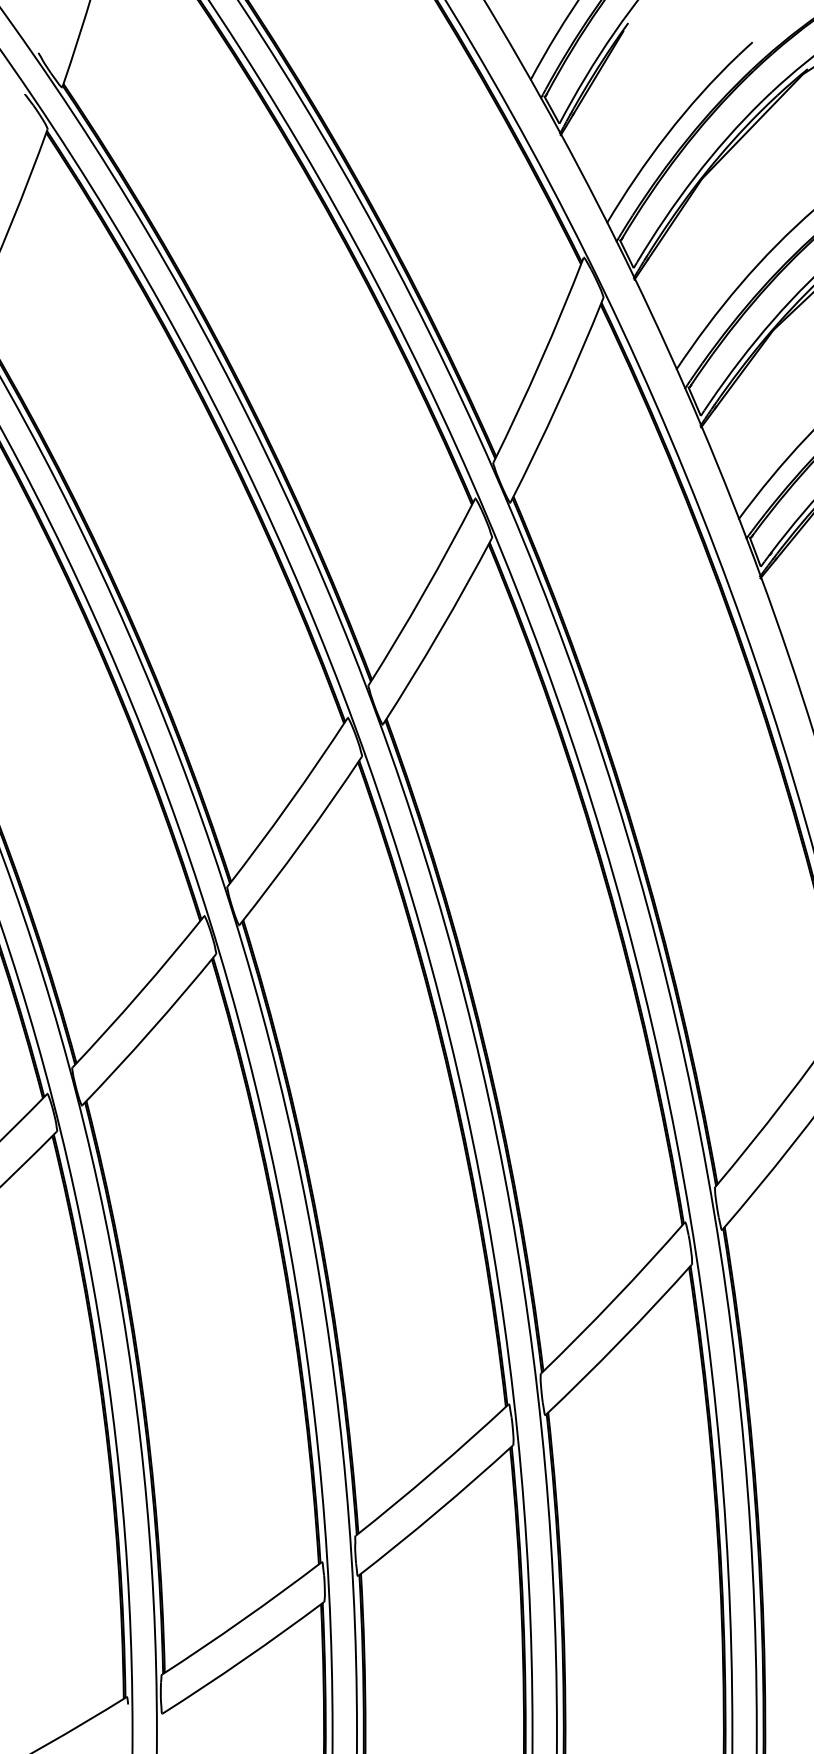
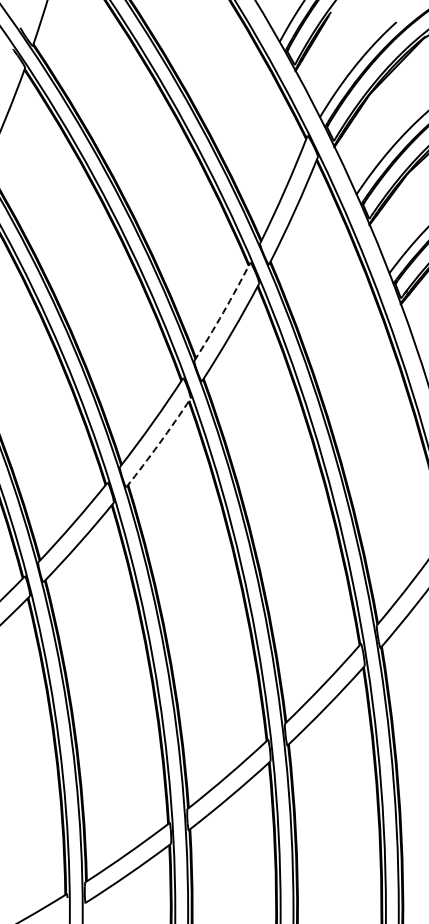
arc: (424, 593) -> (223, 312), solid -> dashed
arc: (302, 841) -> (159, 443), solid -> dashed

